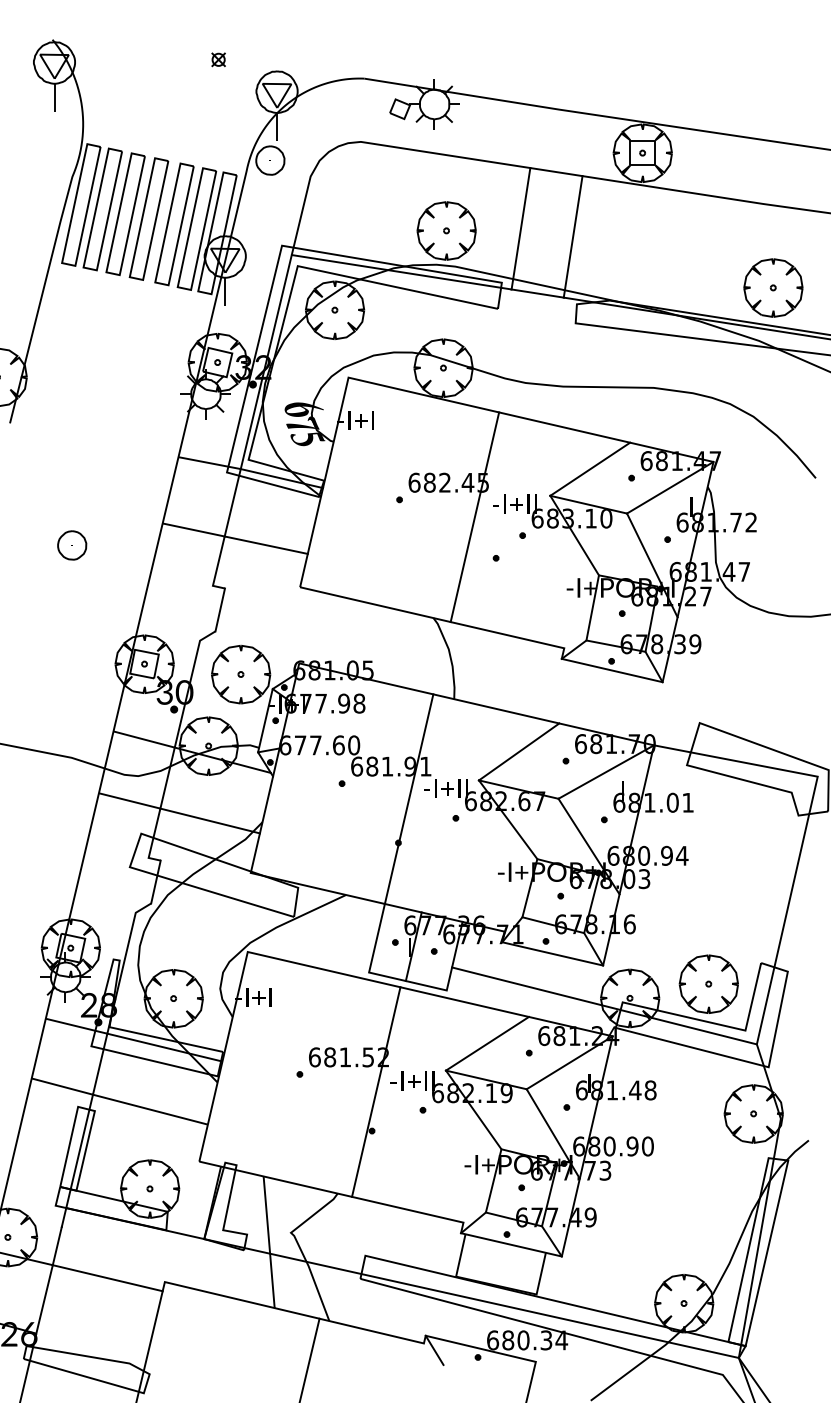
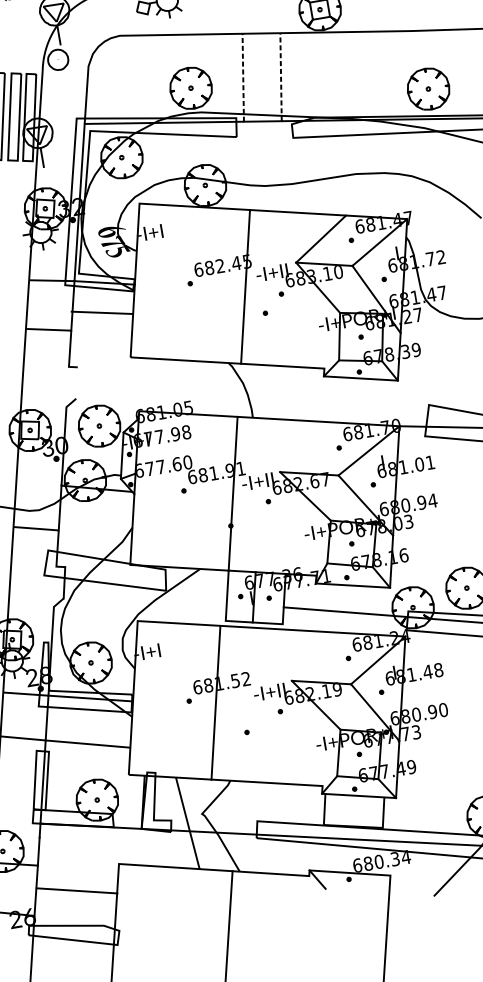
line: (521, 228) -> (243, 77), solid -> dashed
line: (573, 236) -> (281, 76), solid -> dashed
line: (265, 544) -> (101, 312), moved
line: (220, 609) -> (77, 382), removed
line: (143, 739) -> (38, 483), removed
line: (518, 751) -> (304, 446), removed
line: (209, 820) -> (94, 532), removed
line: (487, 1043) -> (317, 656), removed
line: (376, 1091) -> (216, 702), moved
line: (107, 1278) -> (76, 891), moved

